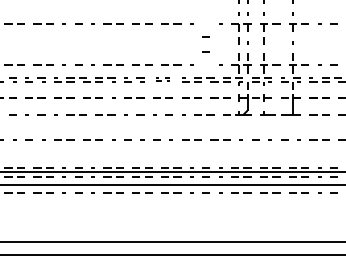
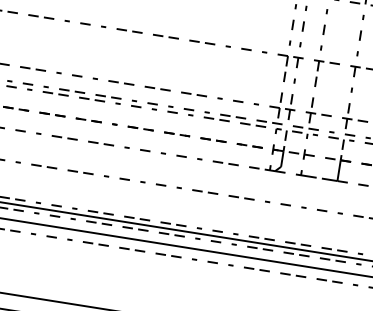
line: (205, 36) -> (245, 48), moved
line: (205, 51) -> (237, 100), moved
part: (162, 79) -> (180, 110), size x1.43

